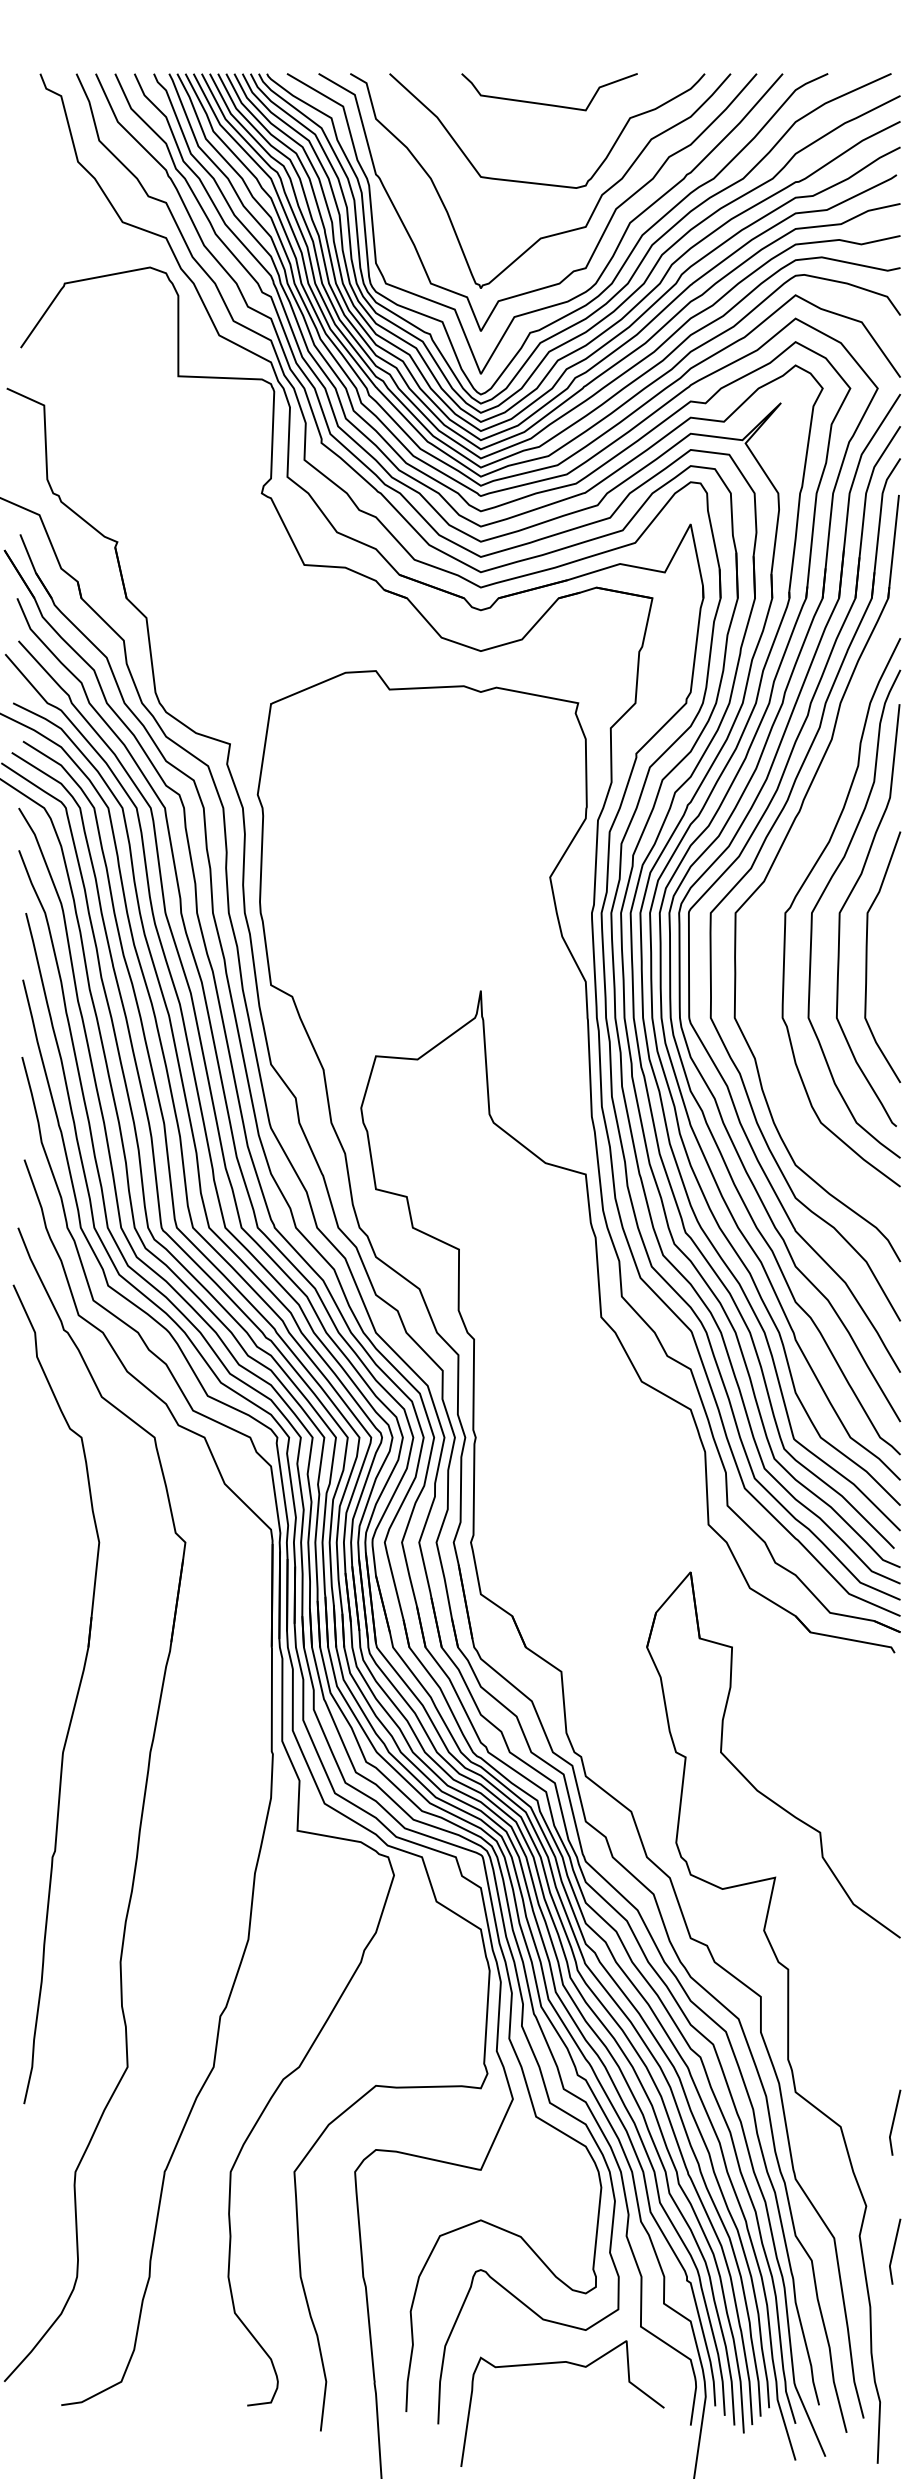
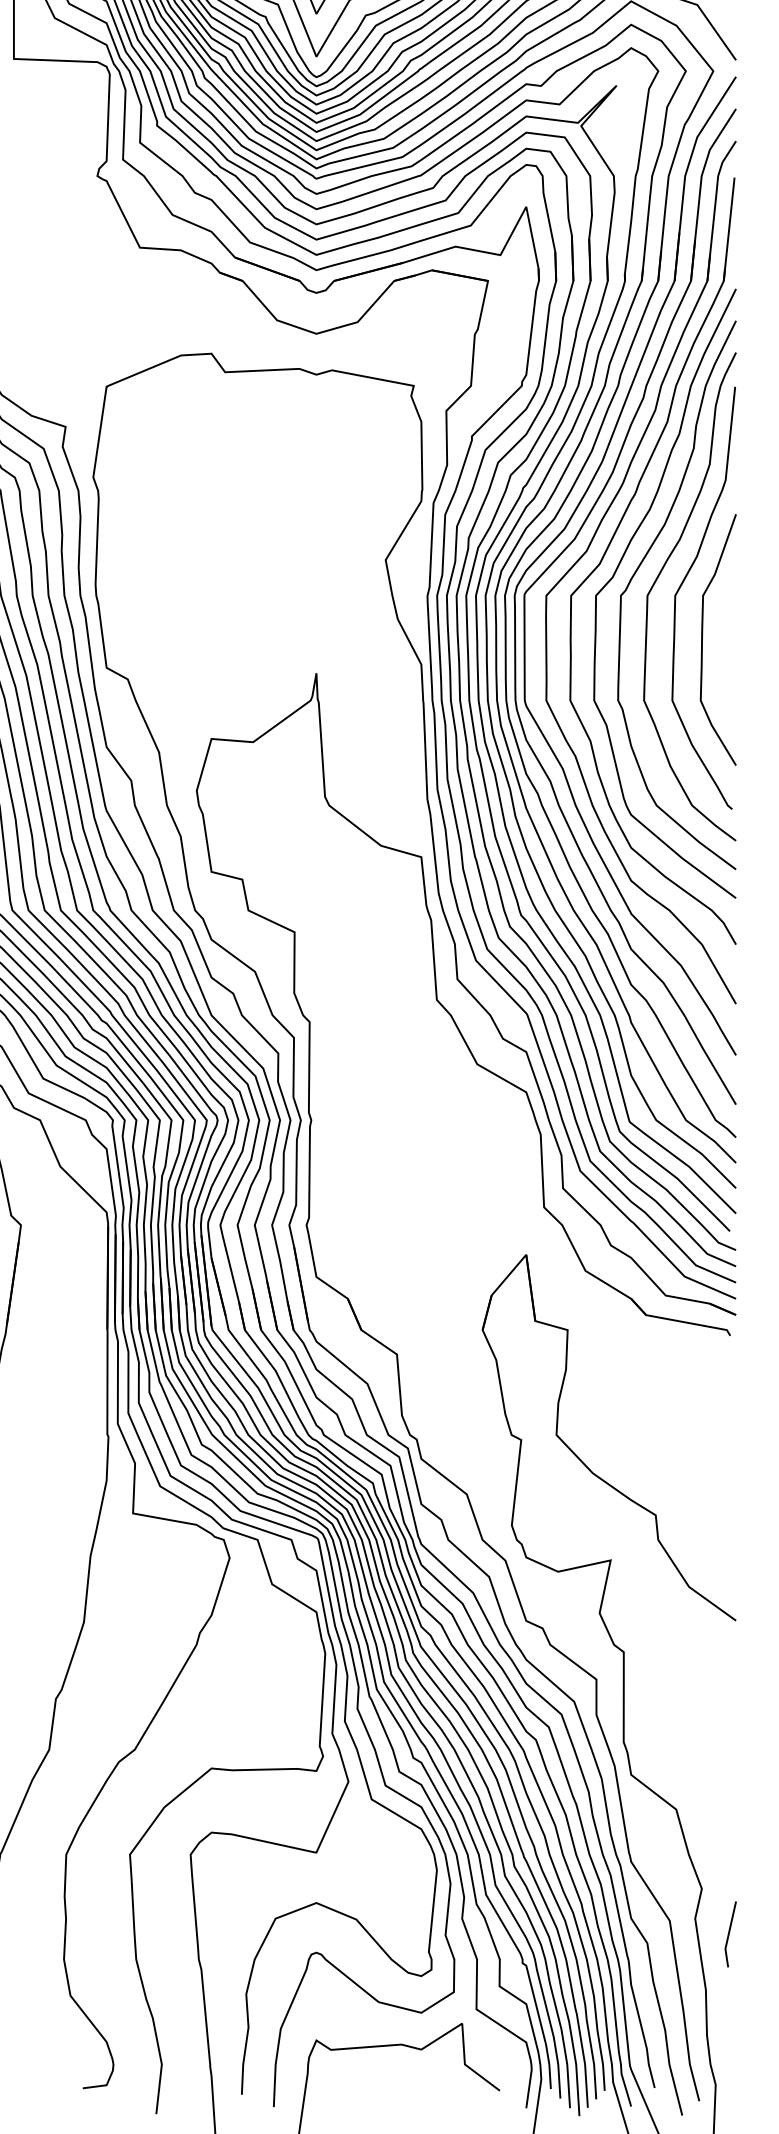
curve: (782, 886) -> (618, 569), added
line: (894, 2122) -> (730, 1805), removed

